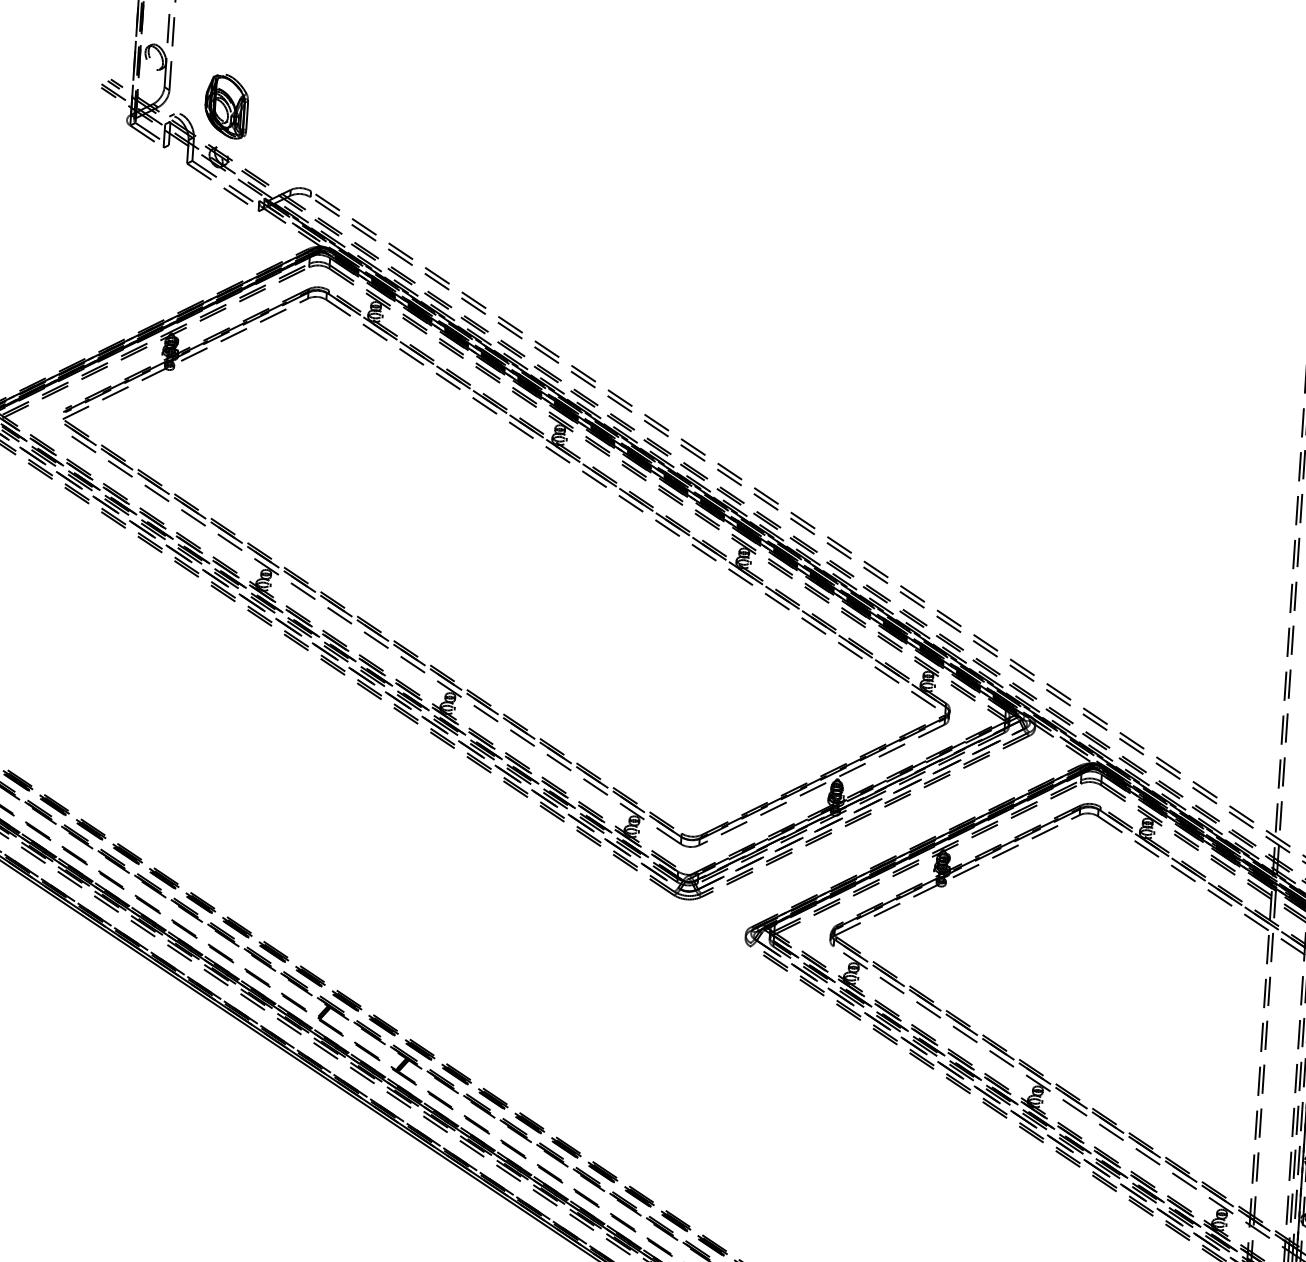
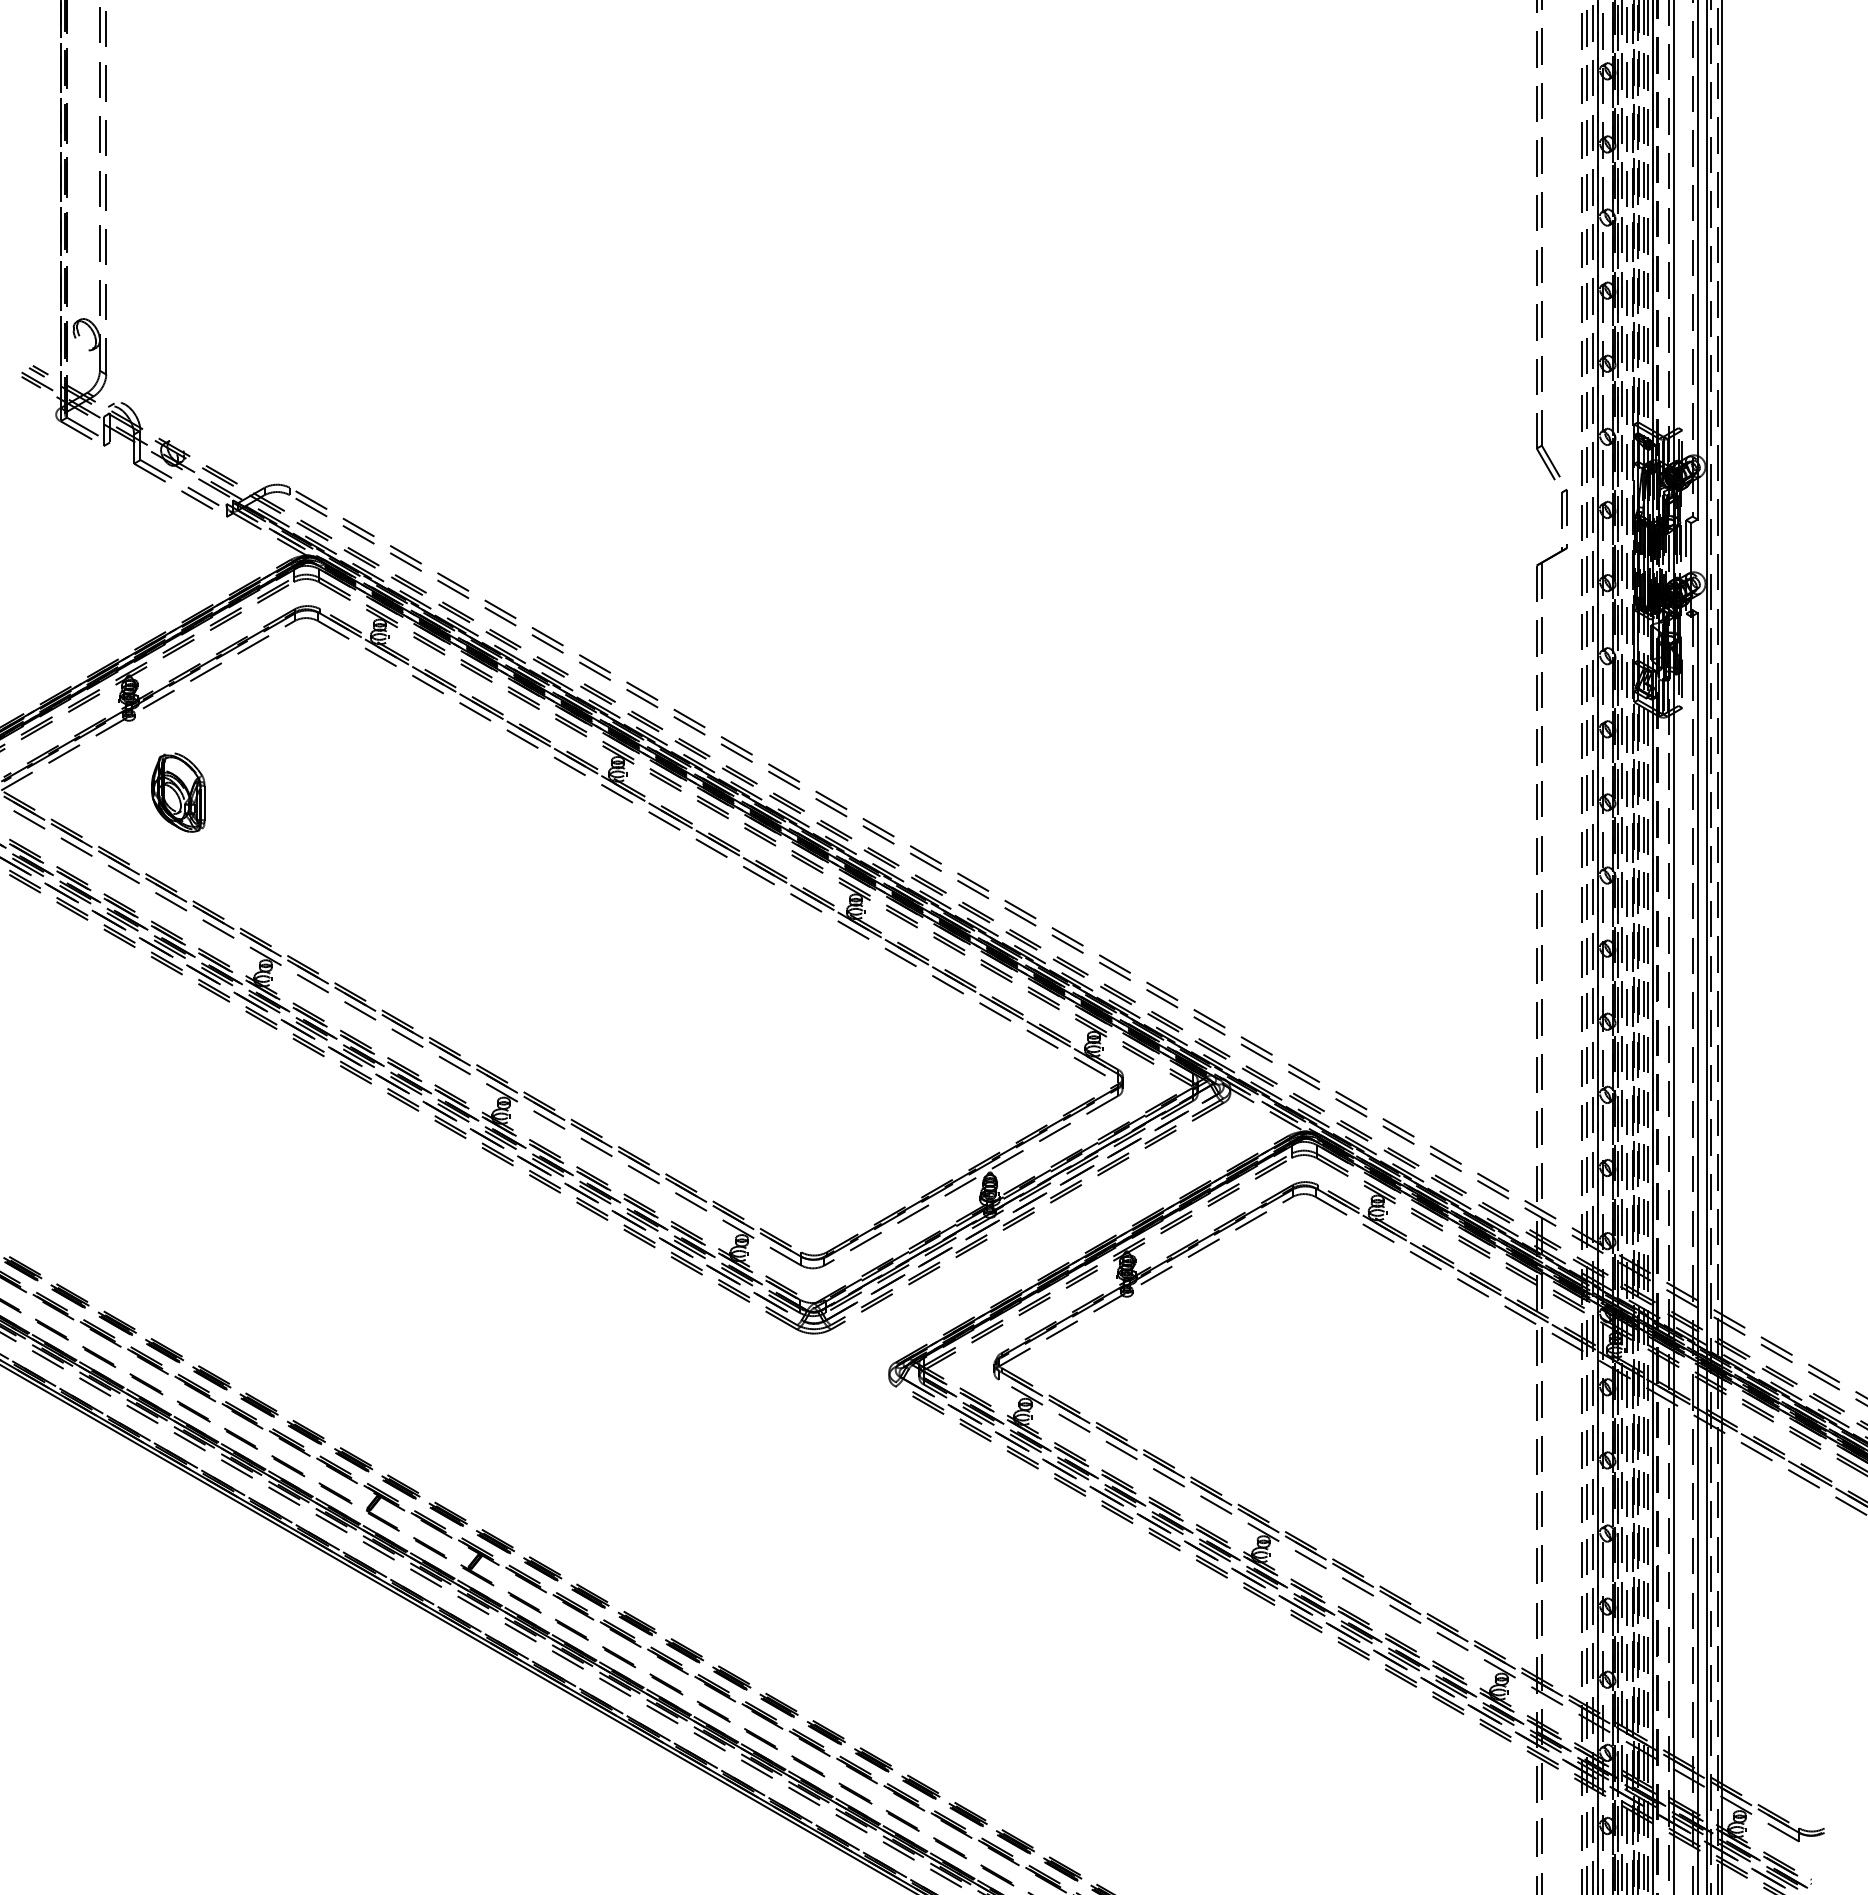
part: (226, 106) -> (178, 792), moved

